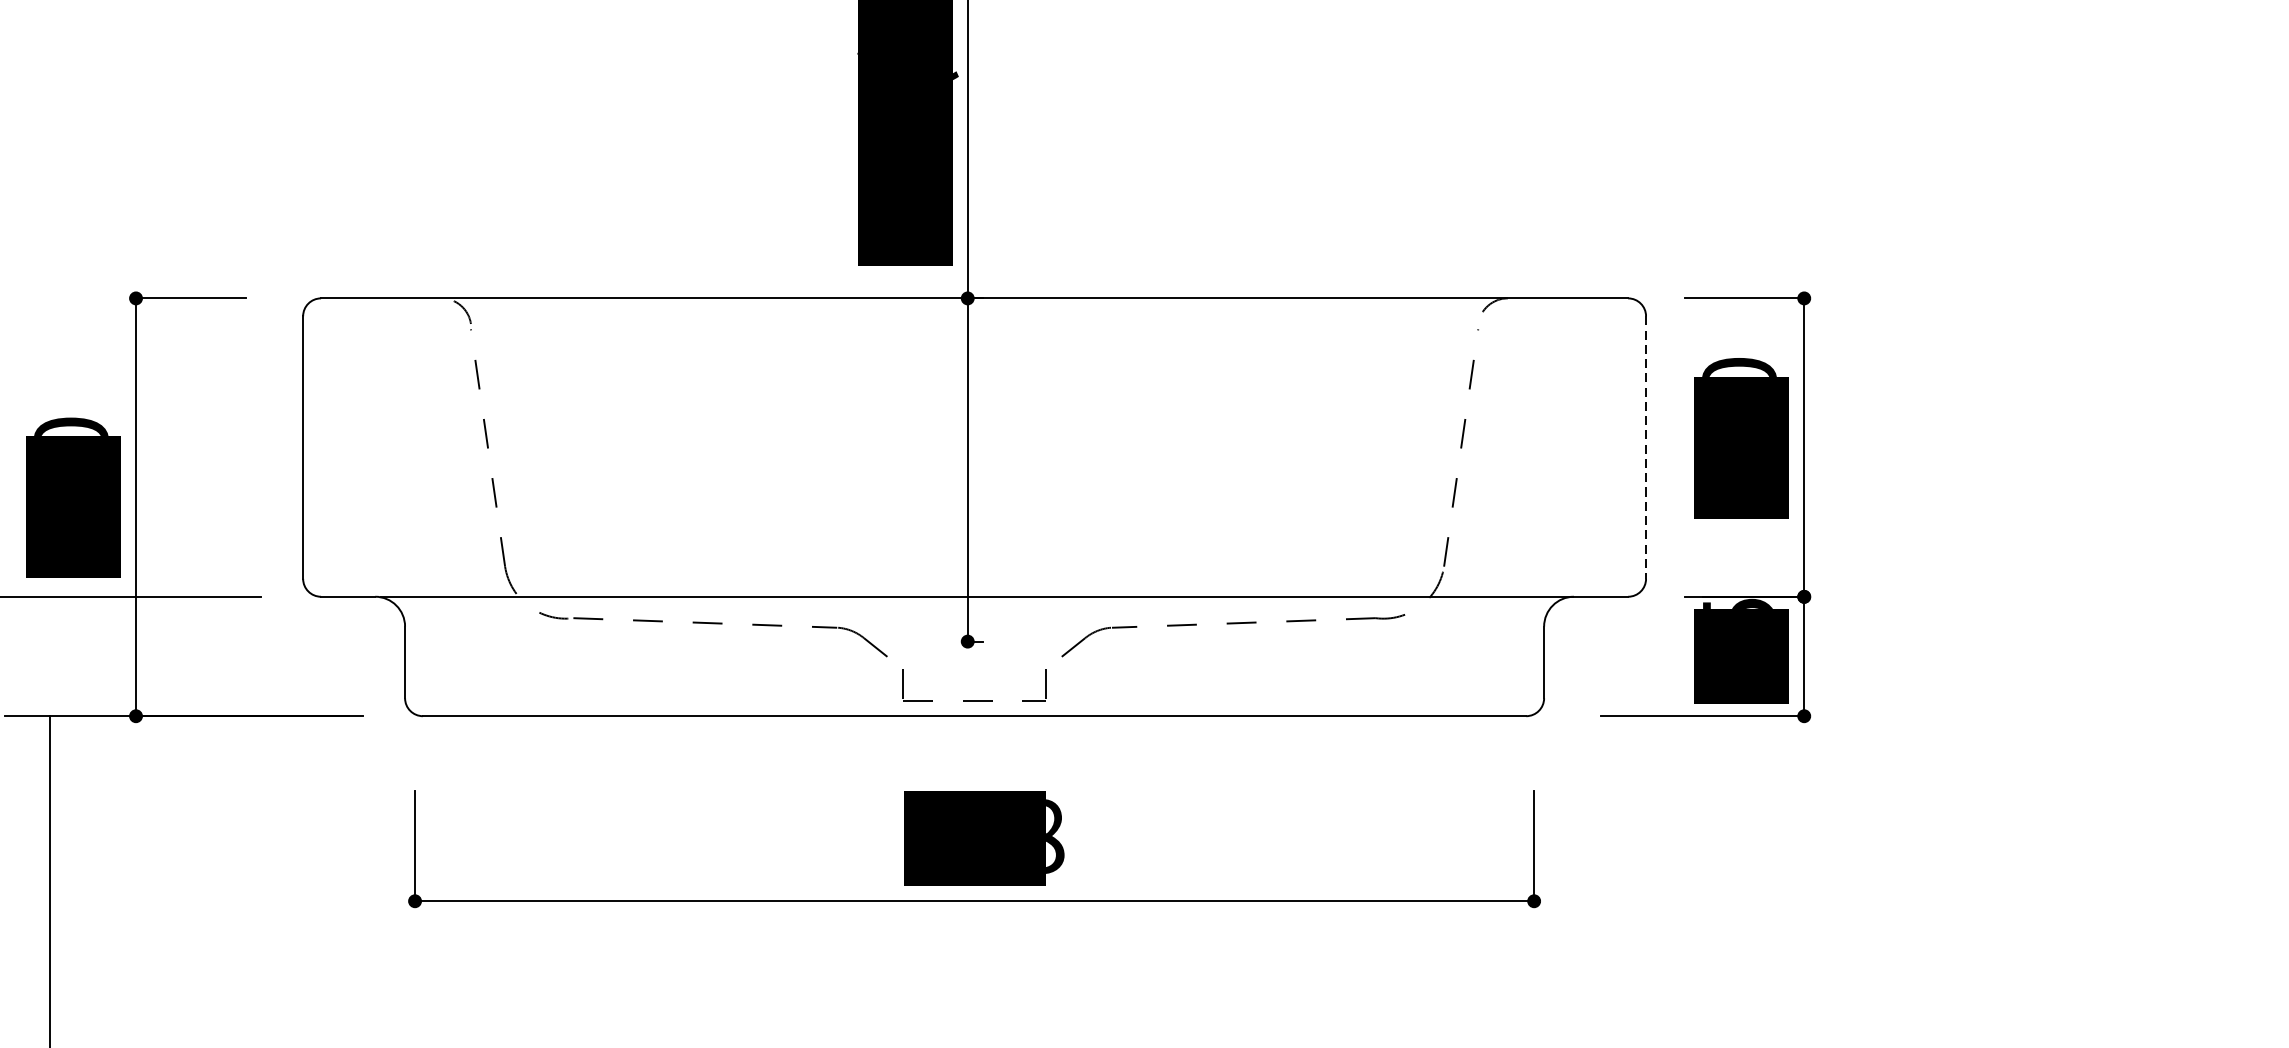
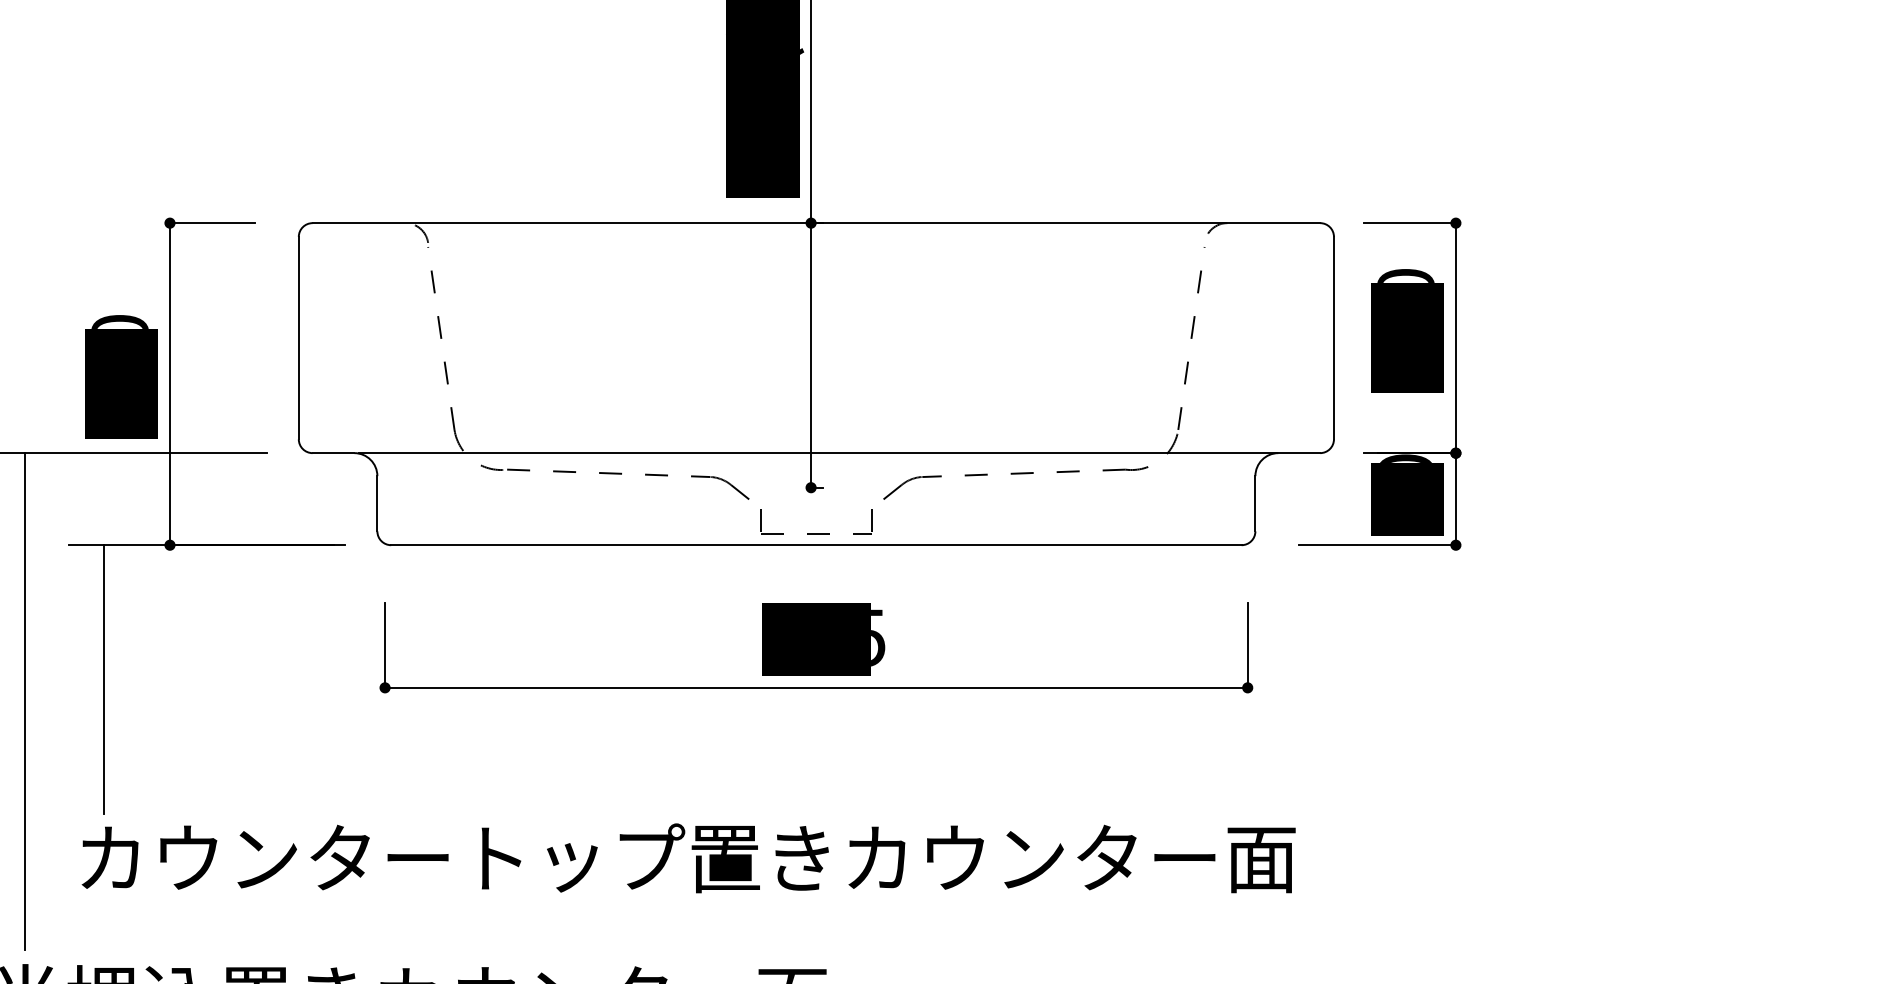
line: (1645, 448) -> (1333, 338), dashed -> solid
text: (1737, 603) -> (1404, 458), 35 -> 40
text: (1055, 835) -> (878, 637), 378 -> 375

